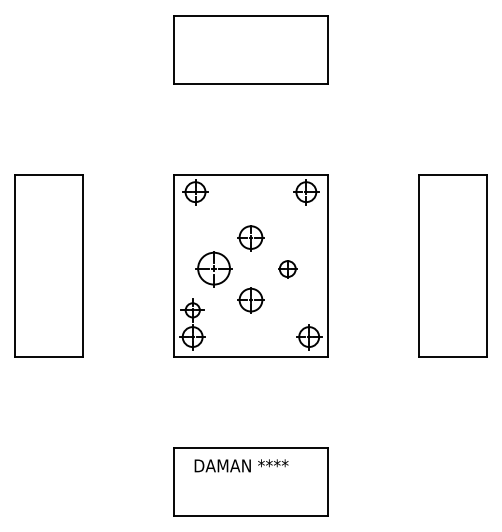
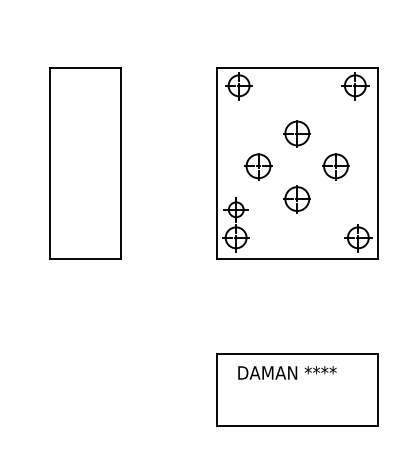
part: (213, 269) -> (257, 166), size x0.71
part: (287, 269) -> (335, 166), size x1.43

